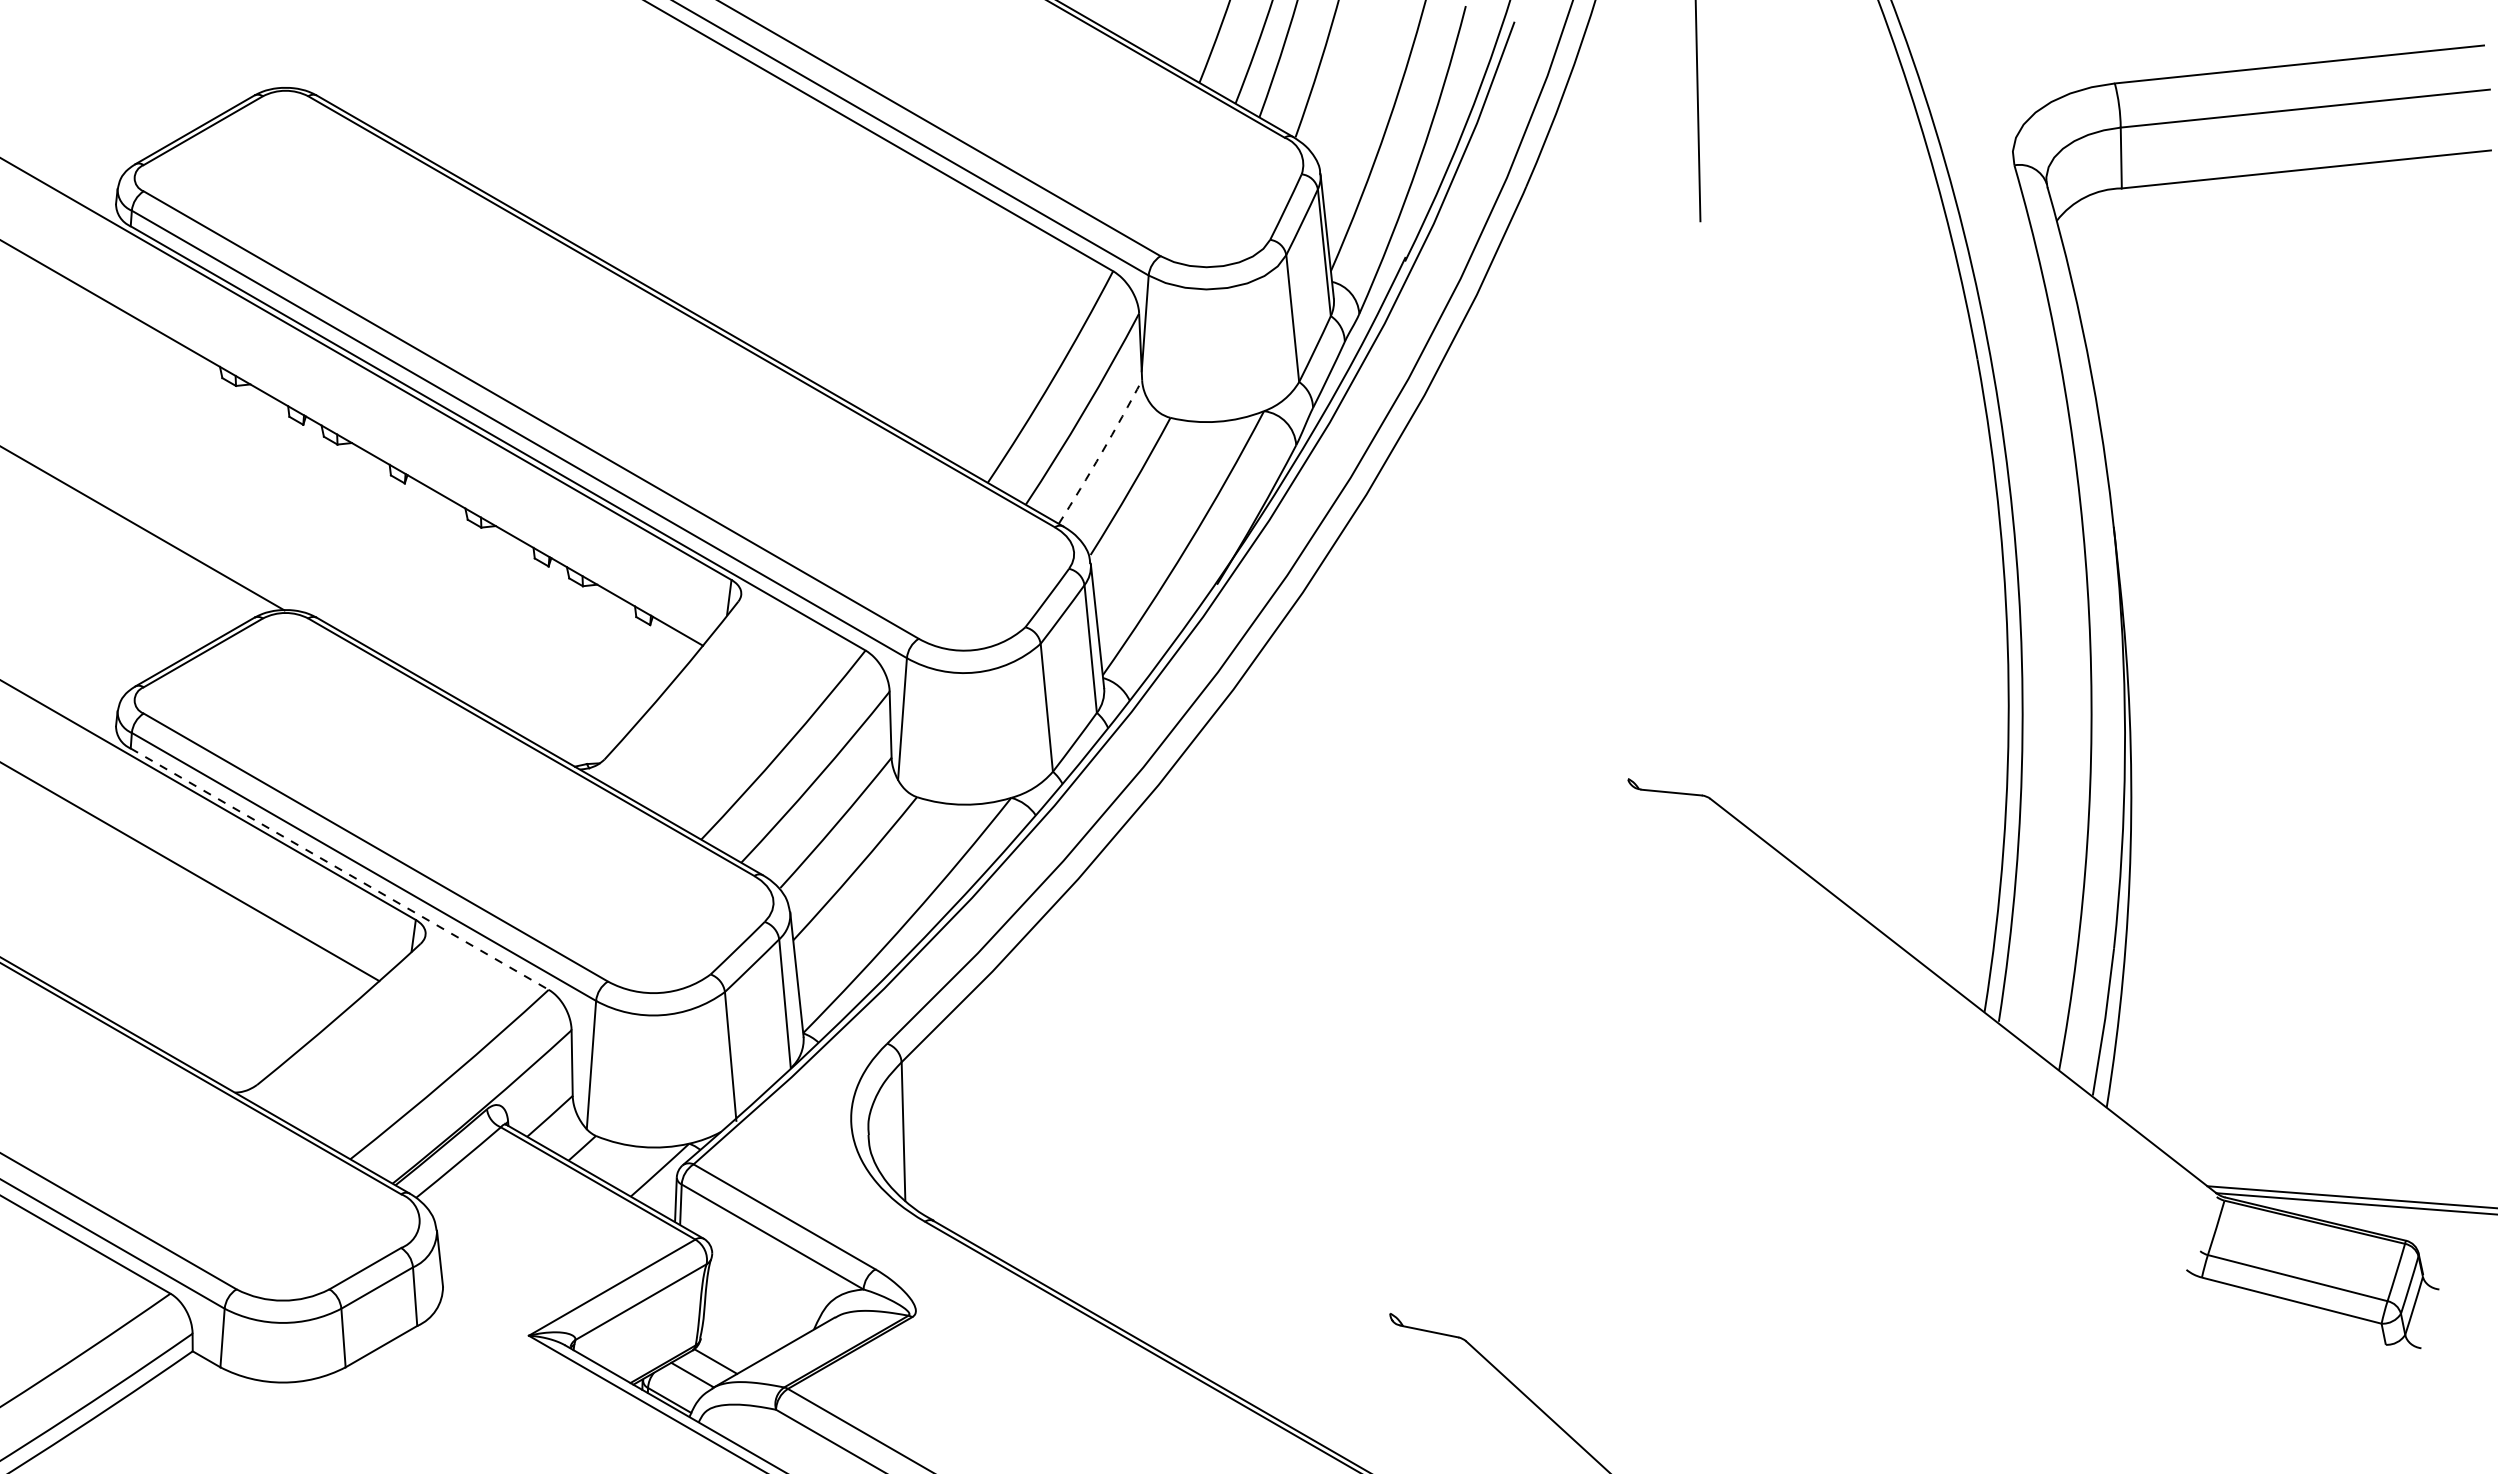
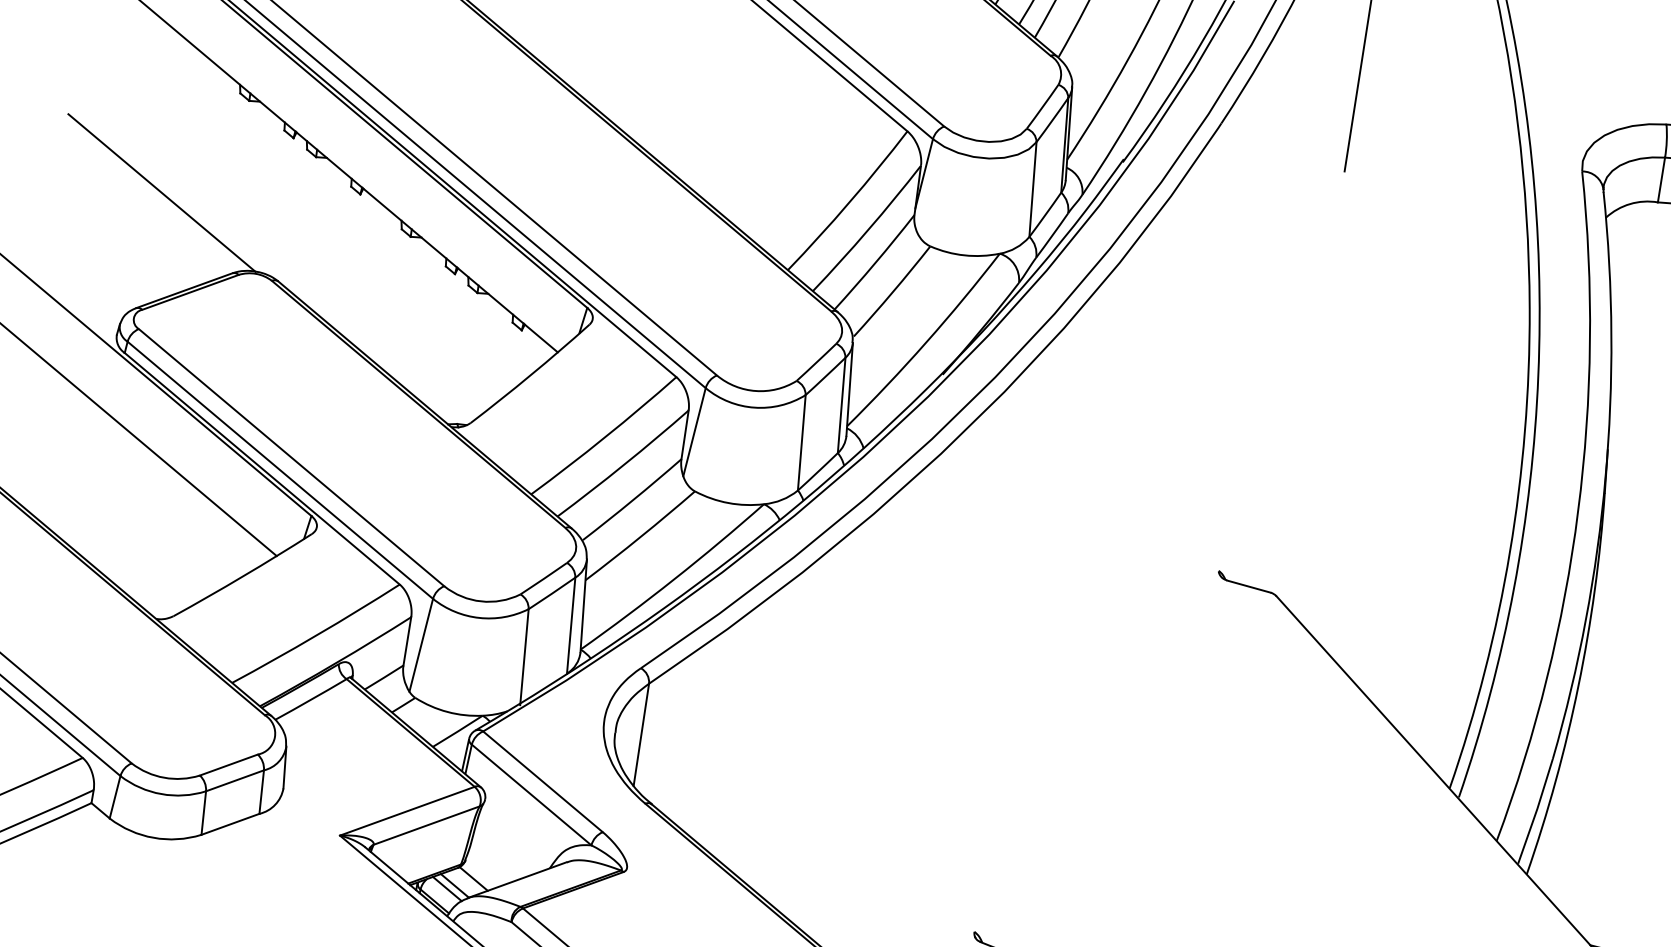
arc: (1101, 452) -> (875, 262), dashed -> solid
line: (340, 869) -> (262, 469), dashed -> solid
line: (683, 1380) -> (447, 888), added

